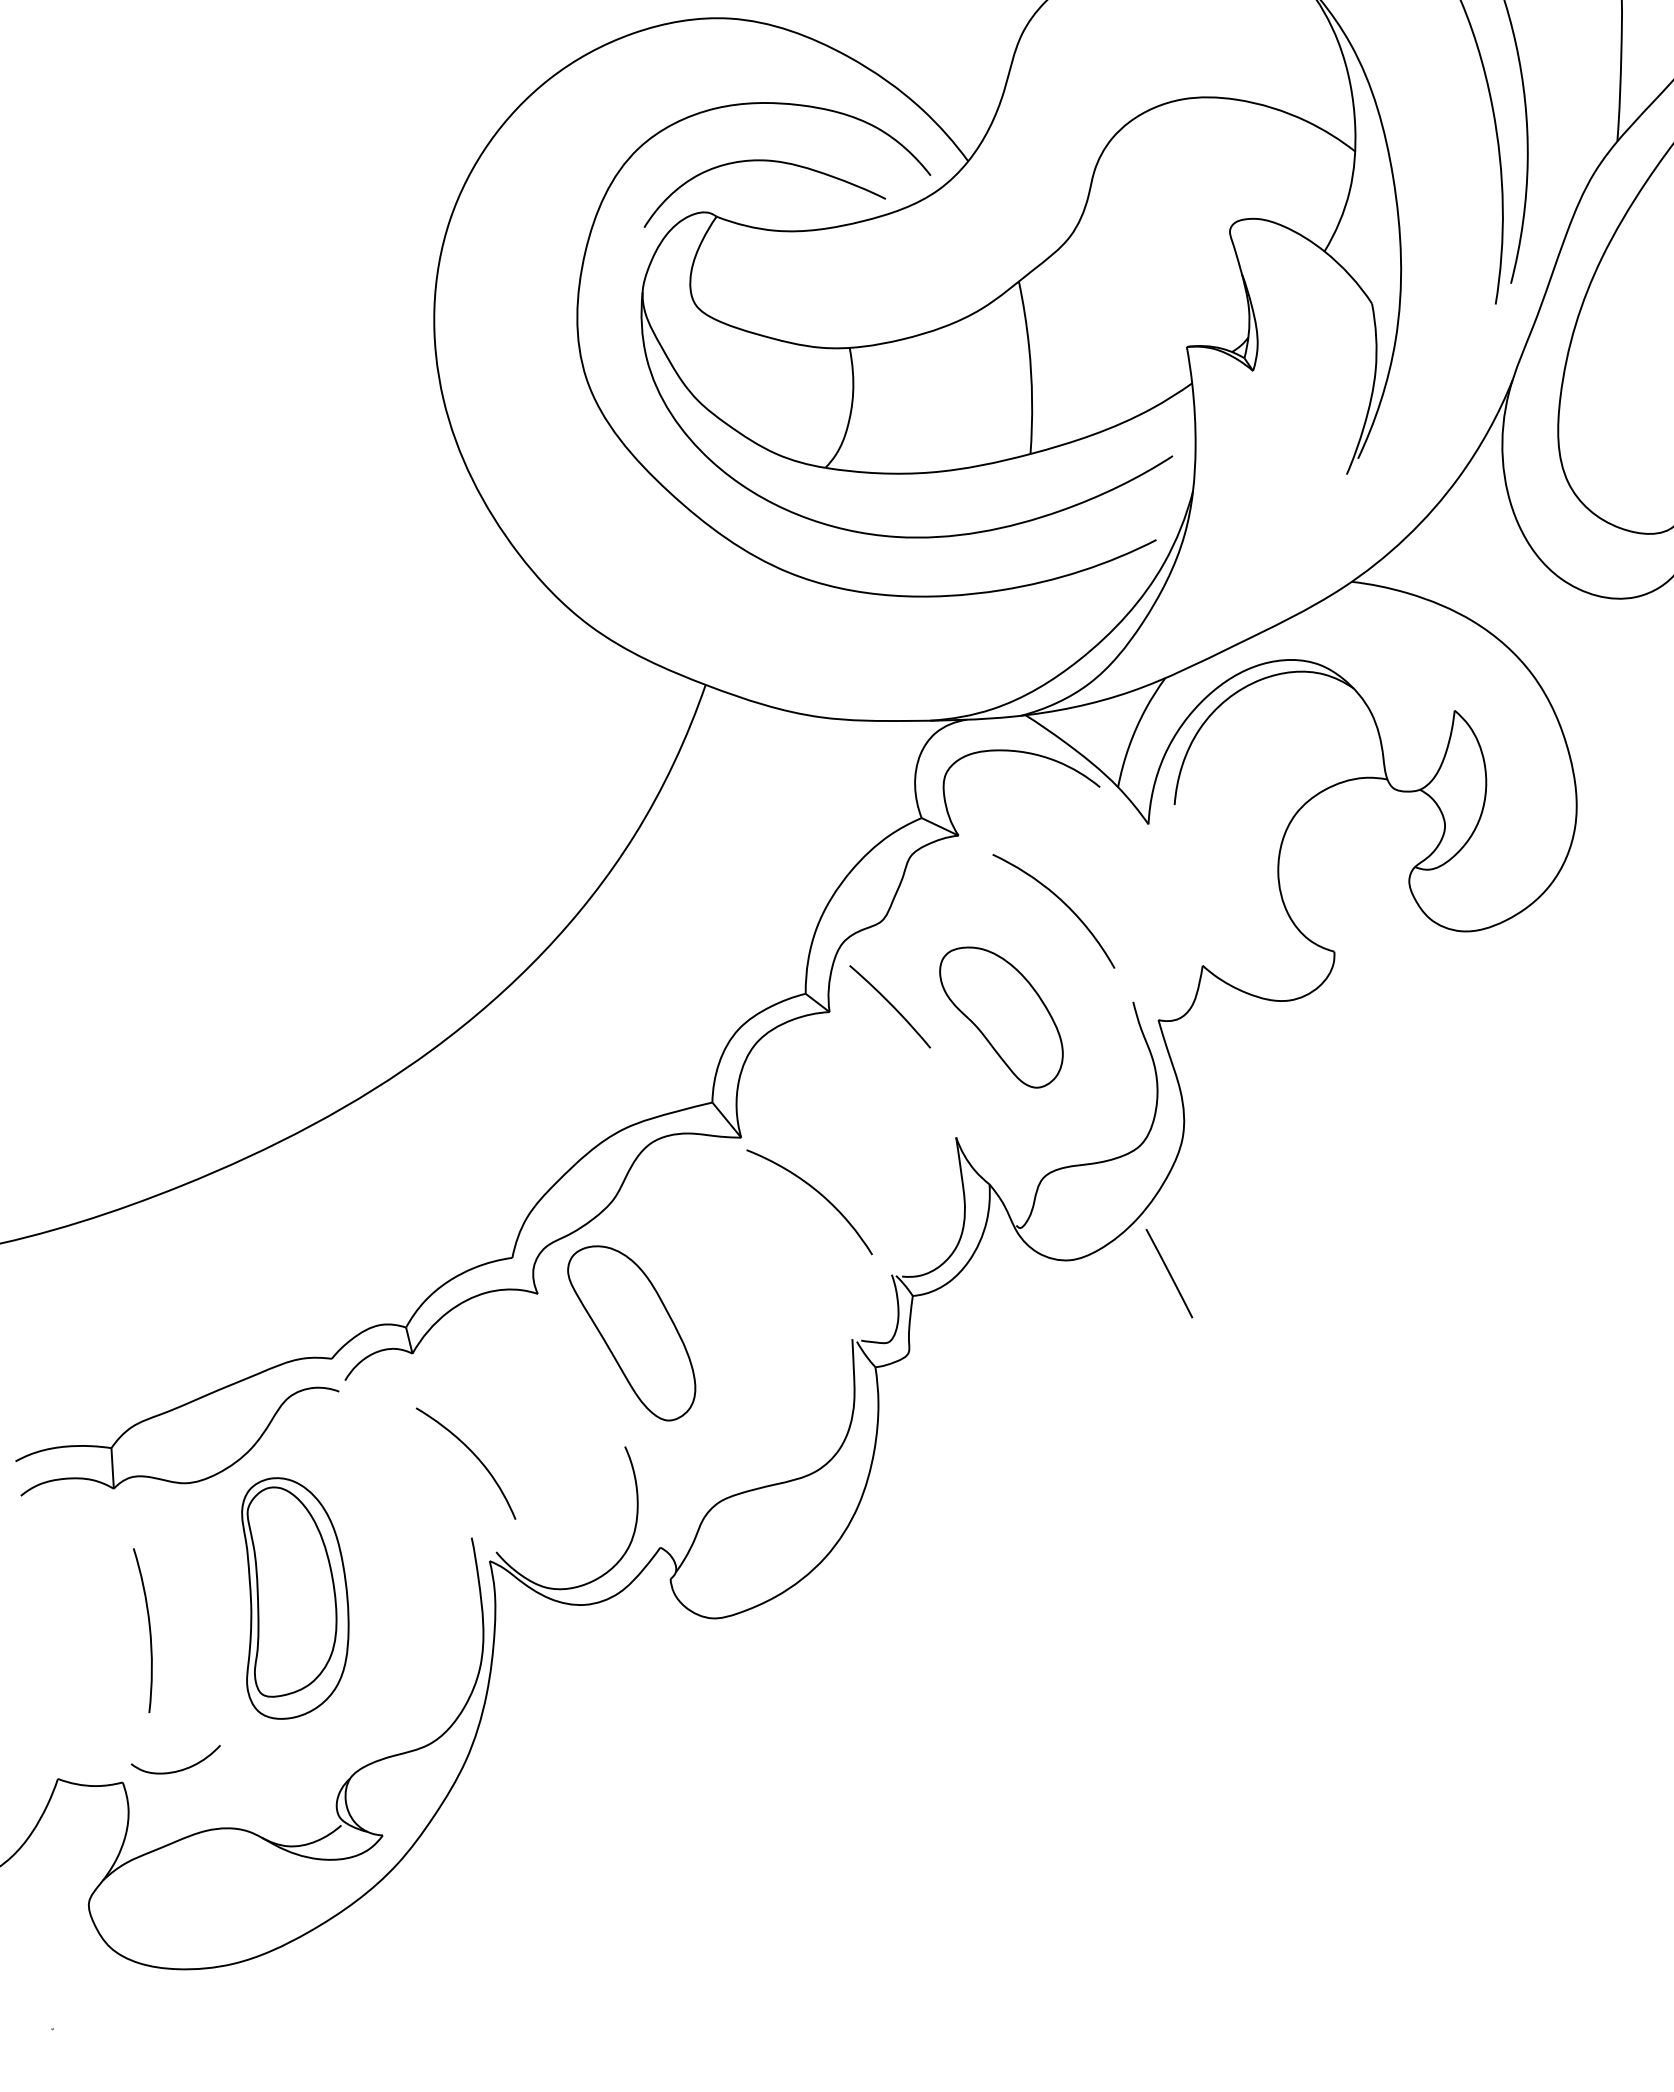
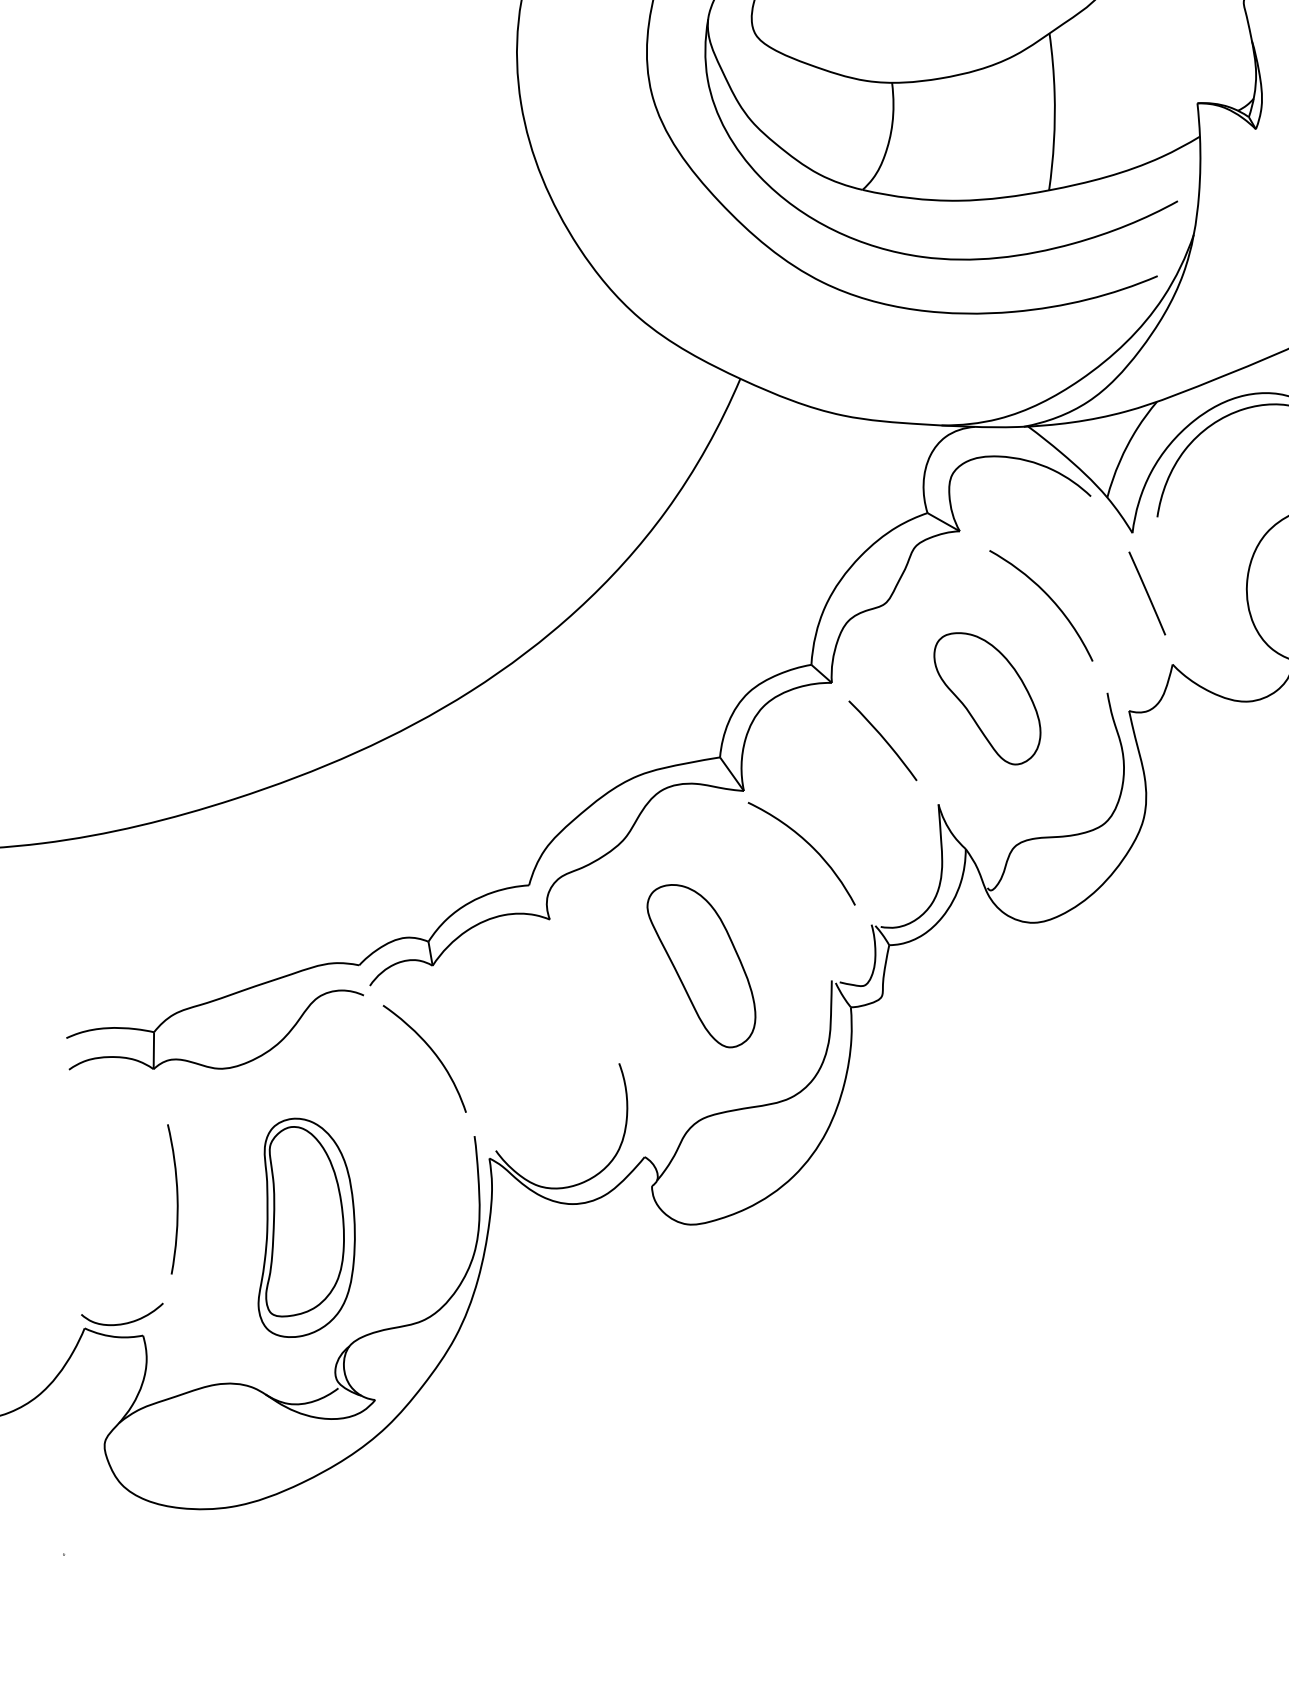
curve: (890, 1005) -> (883, 739), moved
line: (1169, 1273) -> (1147, 593), moved
part: (631, 1333) -> (700, 966), moved
curve: (474, 1456) -> (432, 1052), moved
part: (295, 1598) -> (307, 1228), moved
curve: (179, 1769) -> (124, 1322), moved

